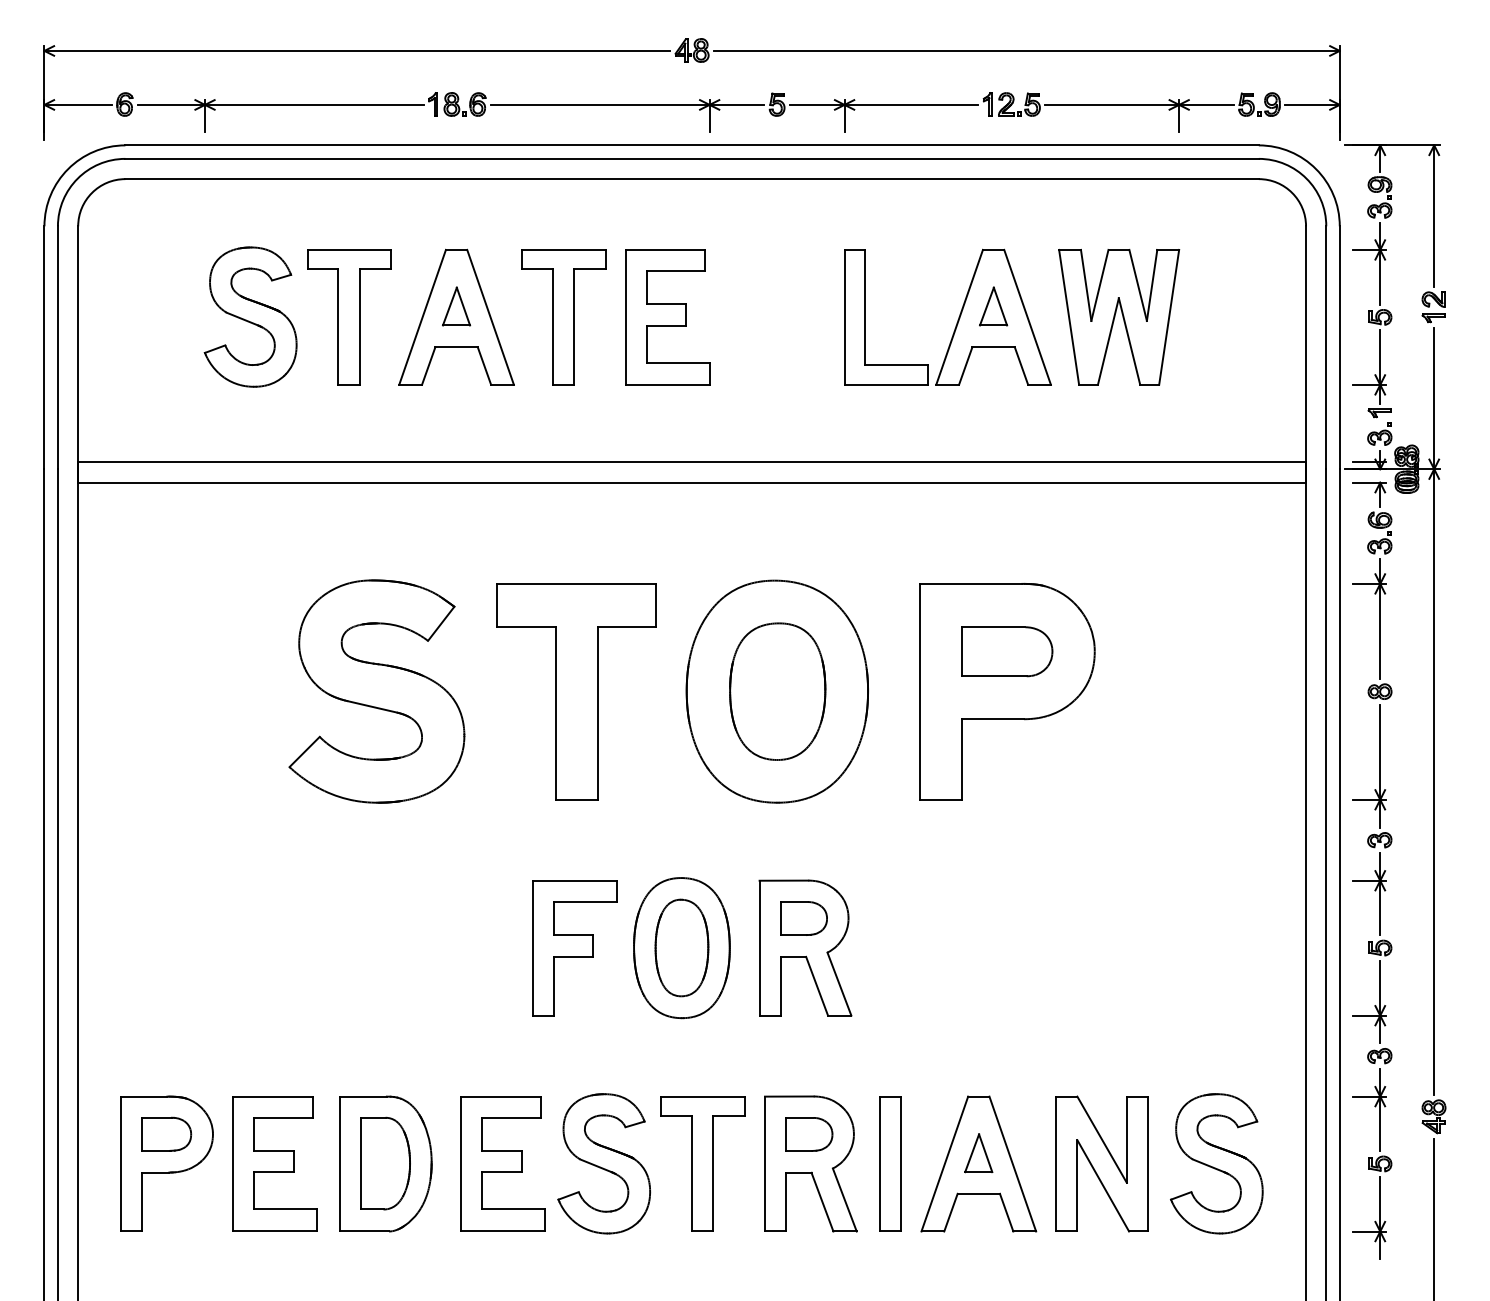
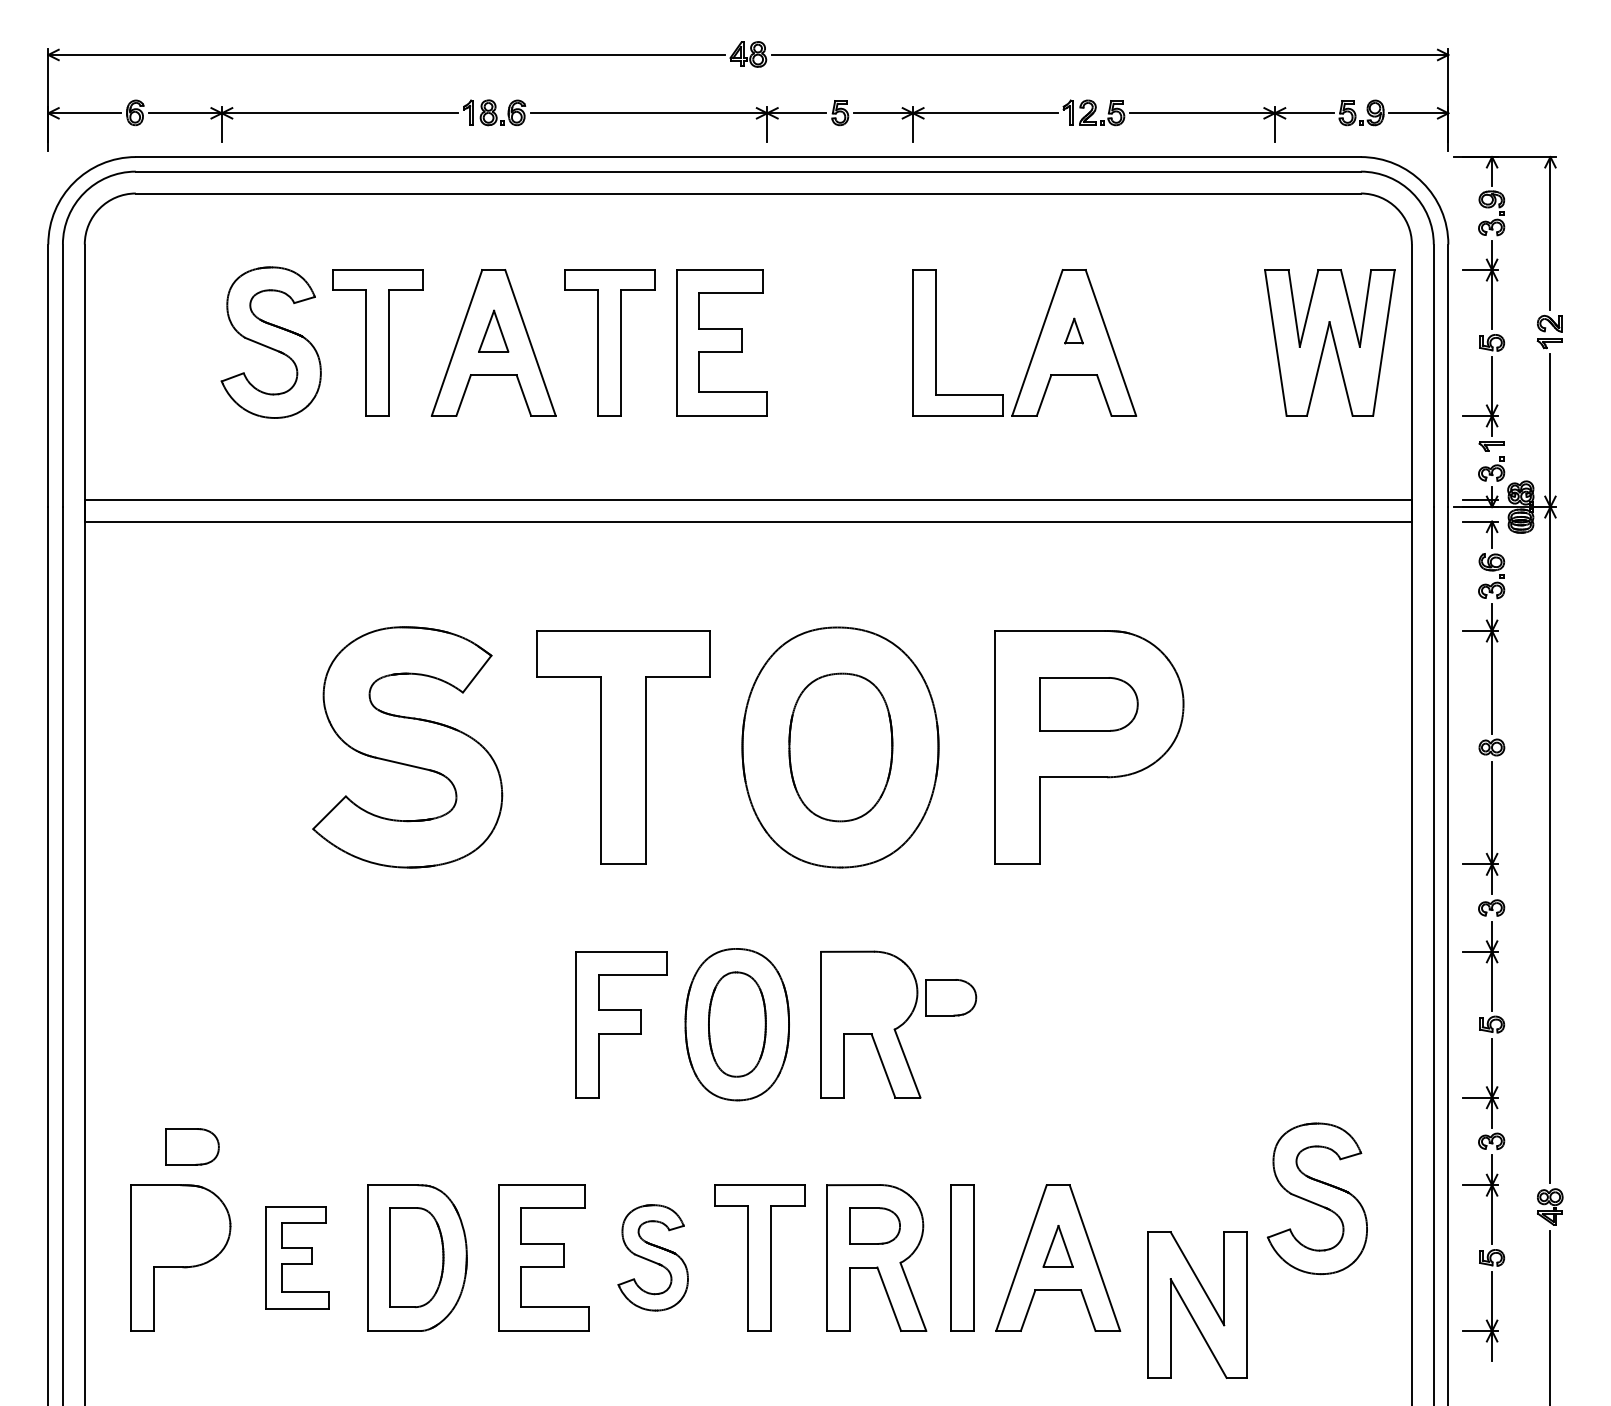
part: (992, 305) -> (1073, 330), size x0.6
part: (1118, 316) -> (1329, 342), moved
part: (804, 918) -> (951, 997), moved
part: (166, 1133) -> (192, 1146), moved
part: (274, 1163) -> (297, 1257), size x0.7
part: (603, 1163) -> (652, 1257), size x0.7
part: (1102, 1163) -> (1197, 1304), moved
part: (1215, 1163) -> (1316, 1198), moved

